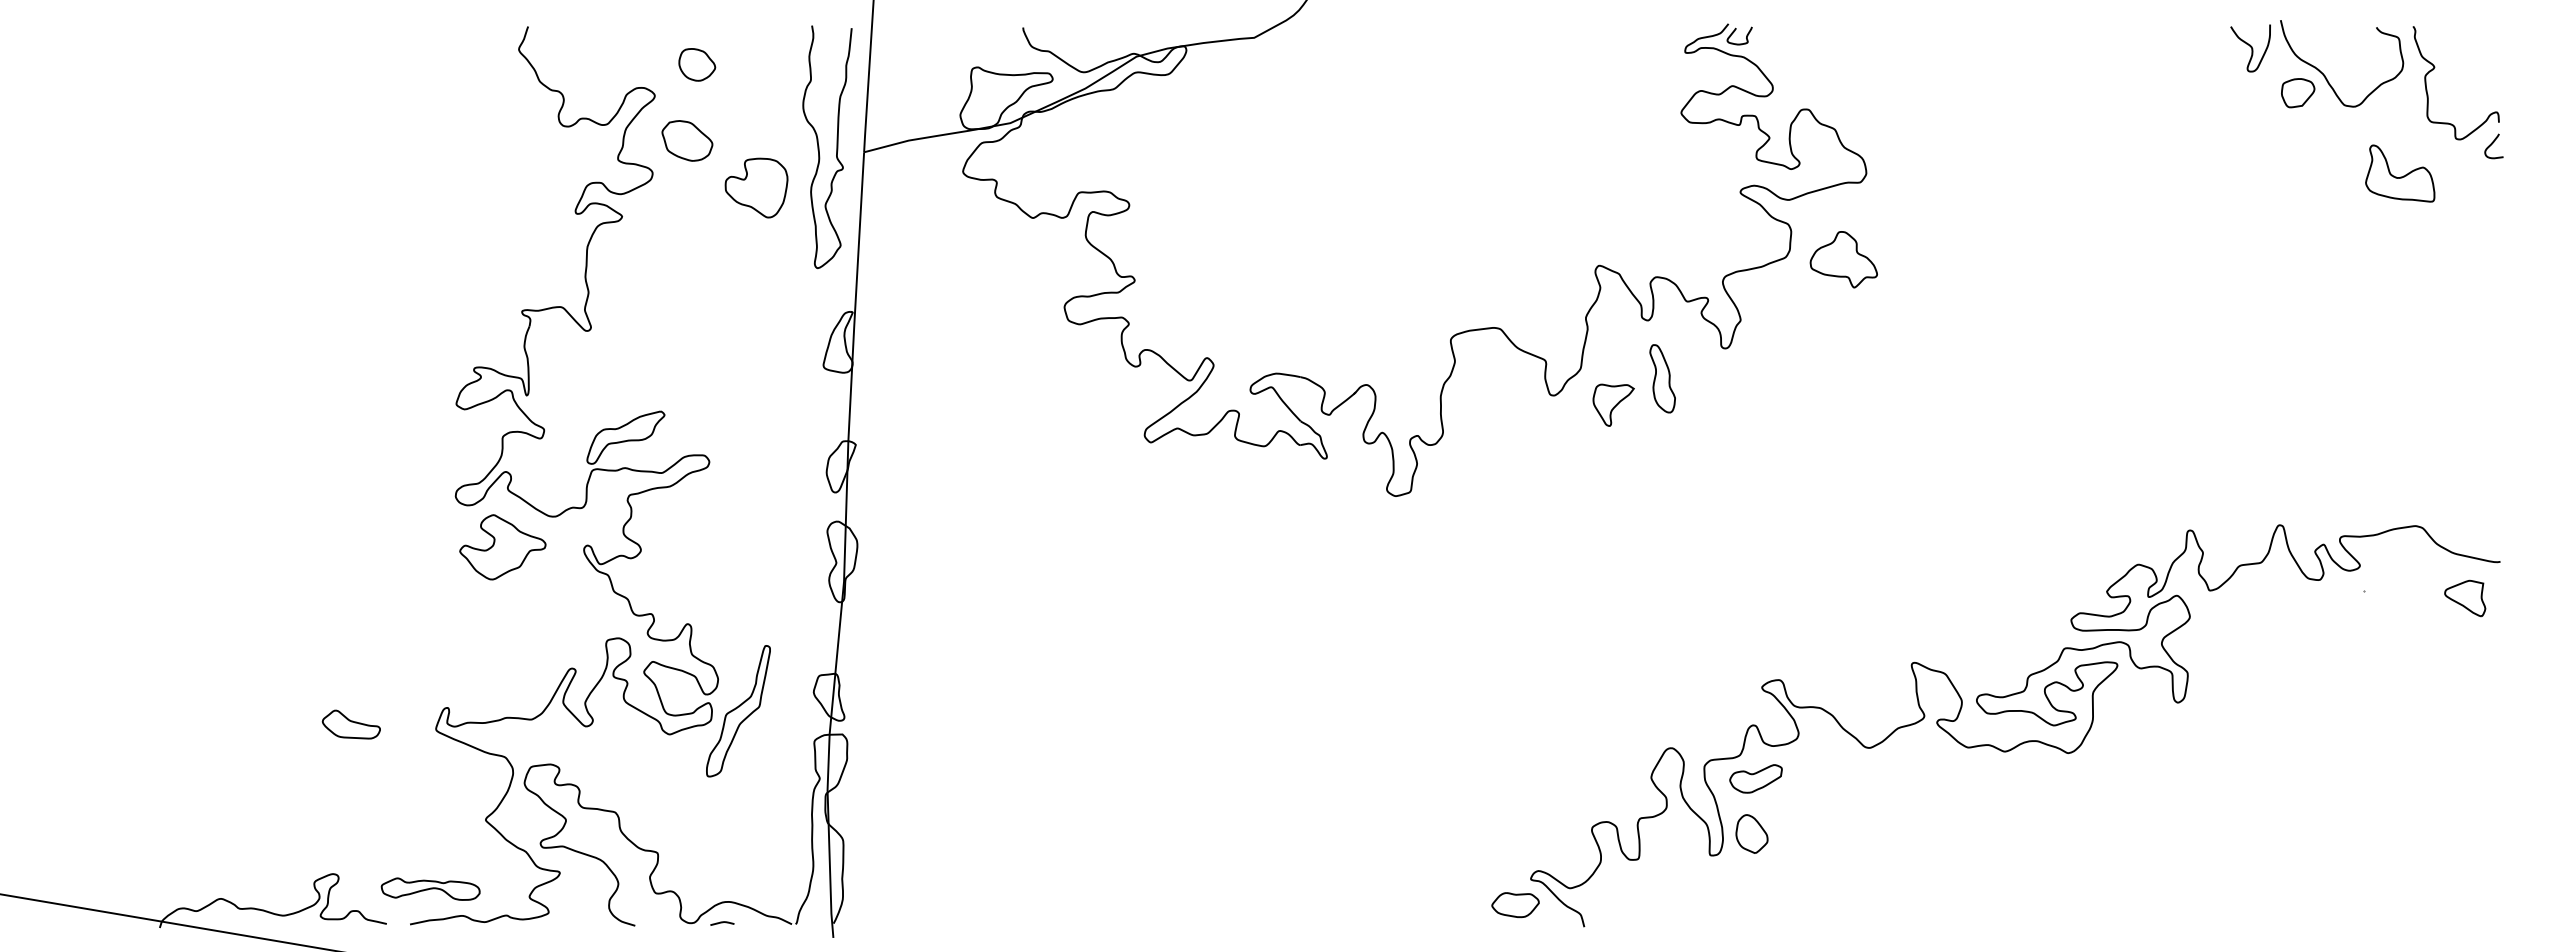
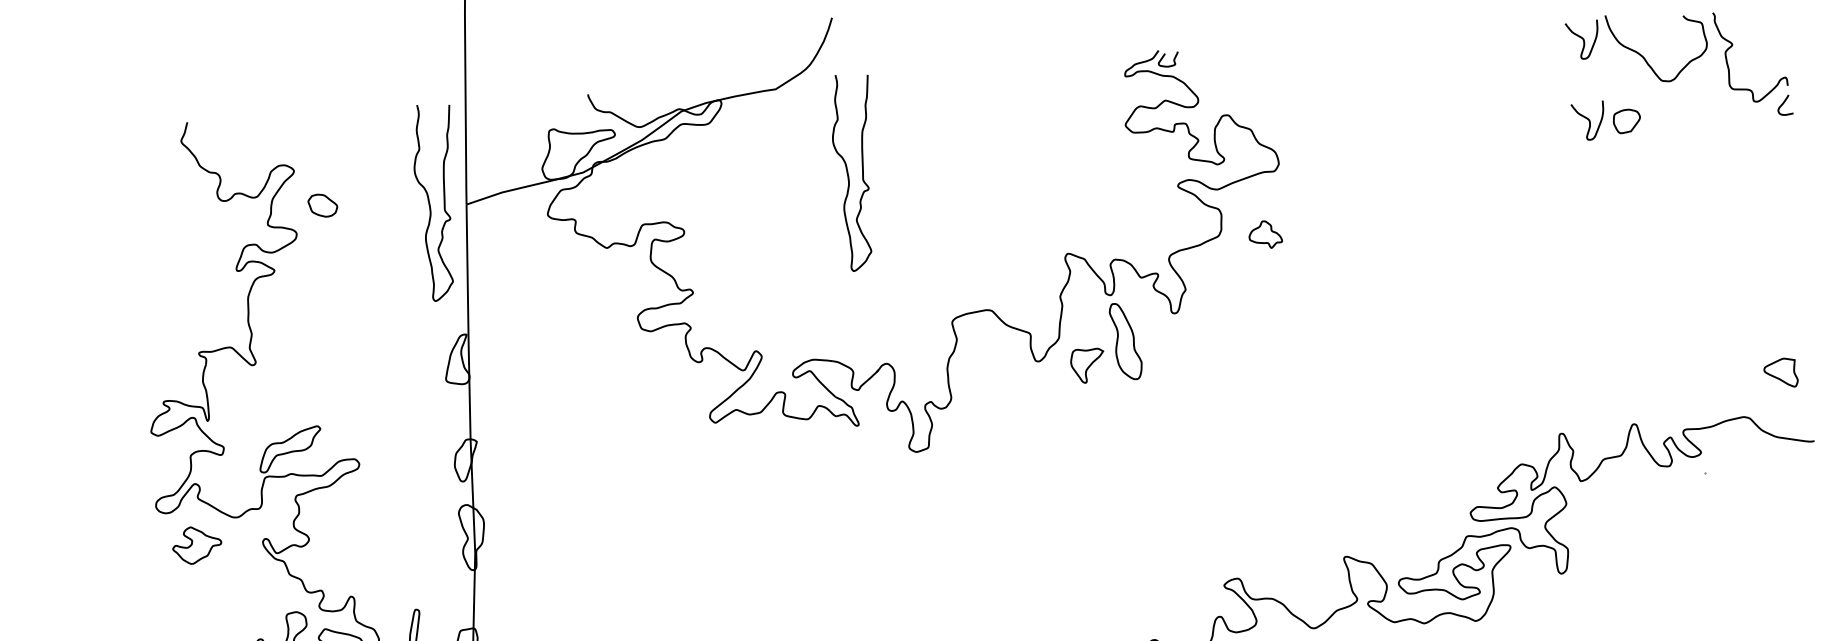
part: (697, 64) -> (326, 143), removed
part: (2298, 93) -> (1627, 121), moved
part: (687, 140) -> (322, 205), size x0.7
curve: (1336, 147) -> (848, 173), added
curve: (2250, 147) -> (1588, 120), added
part: (2400, 173) -> (1711, 132), removed
part: (756, 187) -> (381, 239), removed
part: (1843, 259) -> (1265, 234), size x0.6
part: (1662, 378) -> (1125, 341), size x1.4
part: (502, 547) -> (196, 545), size x0.7
part: (2465, 598) -> (1781, 373), moved

